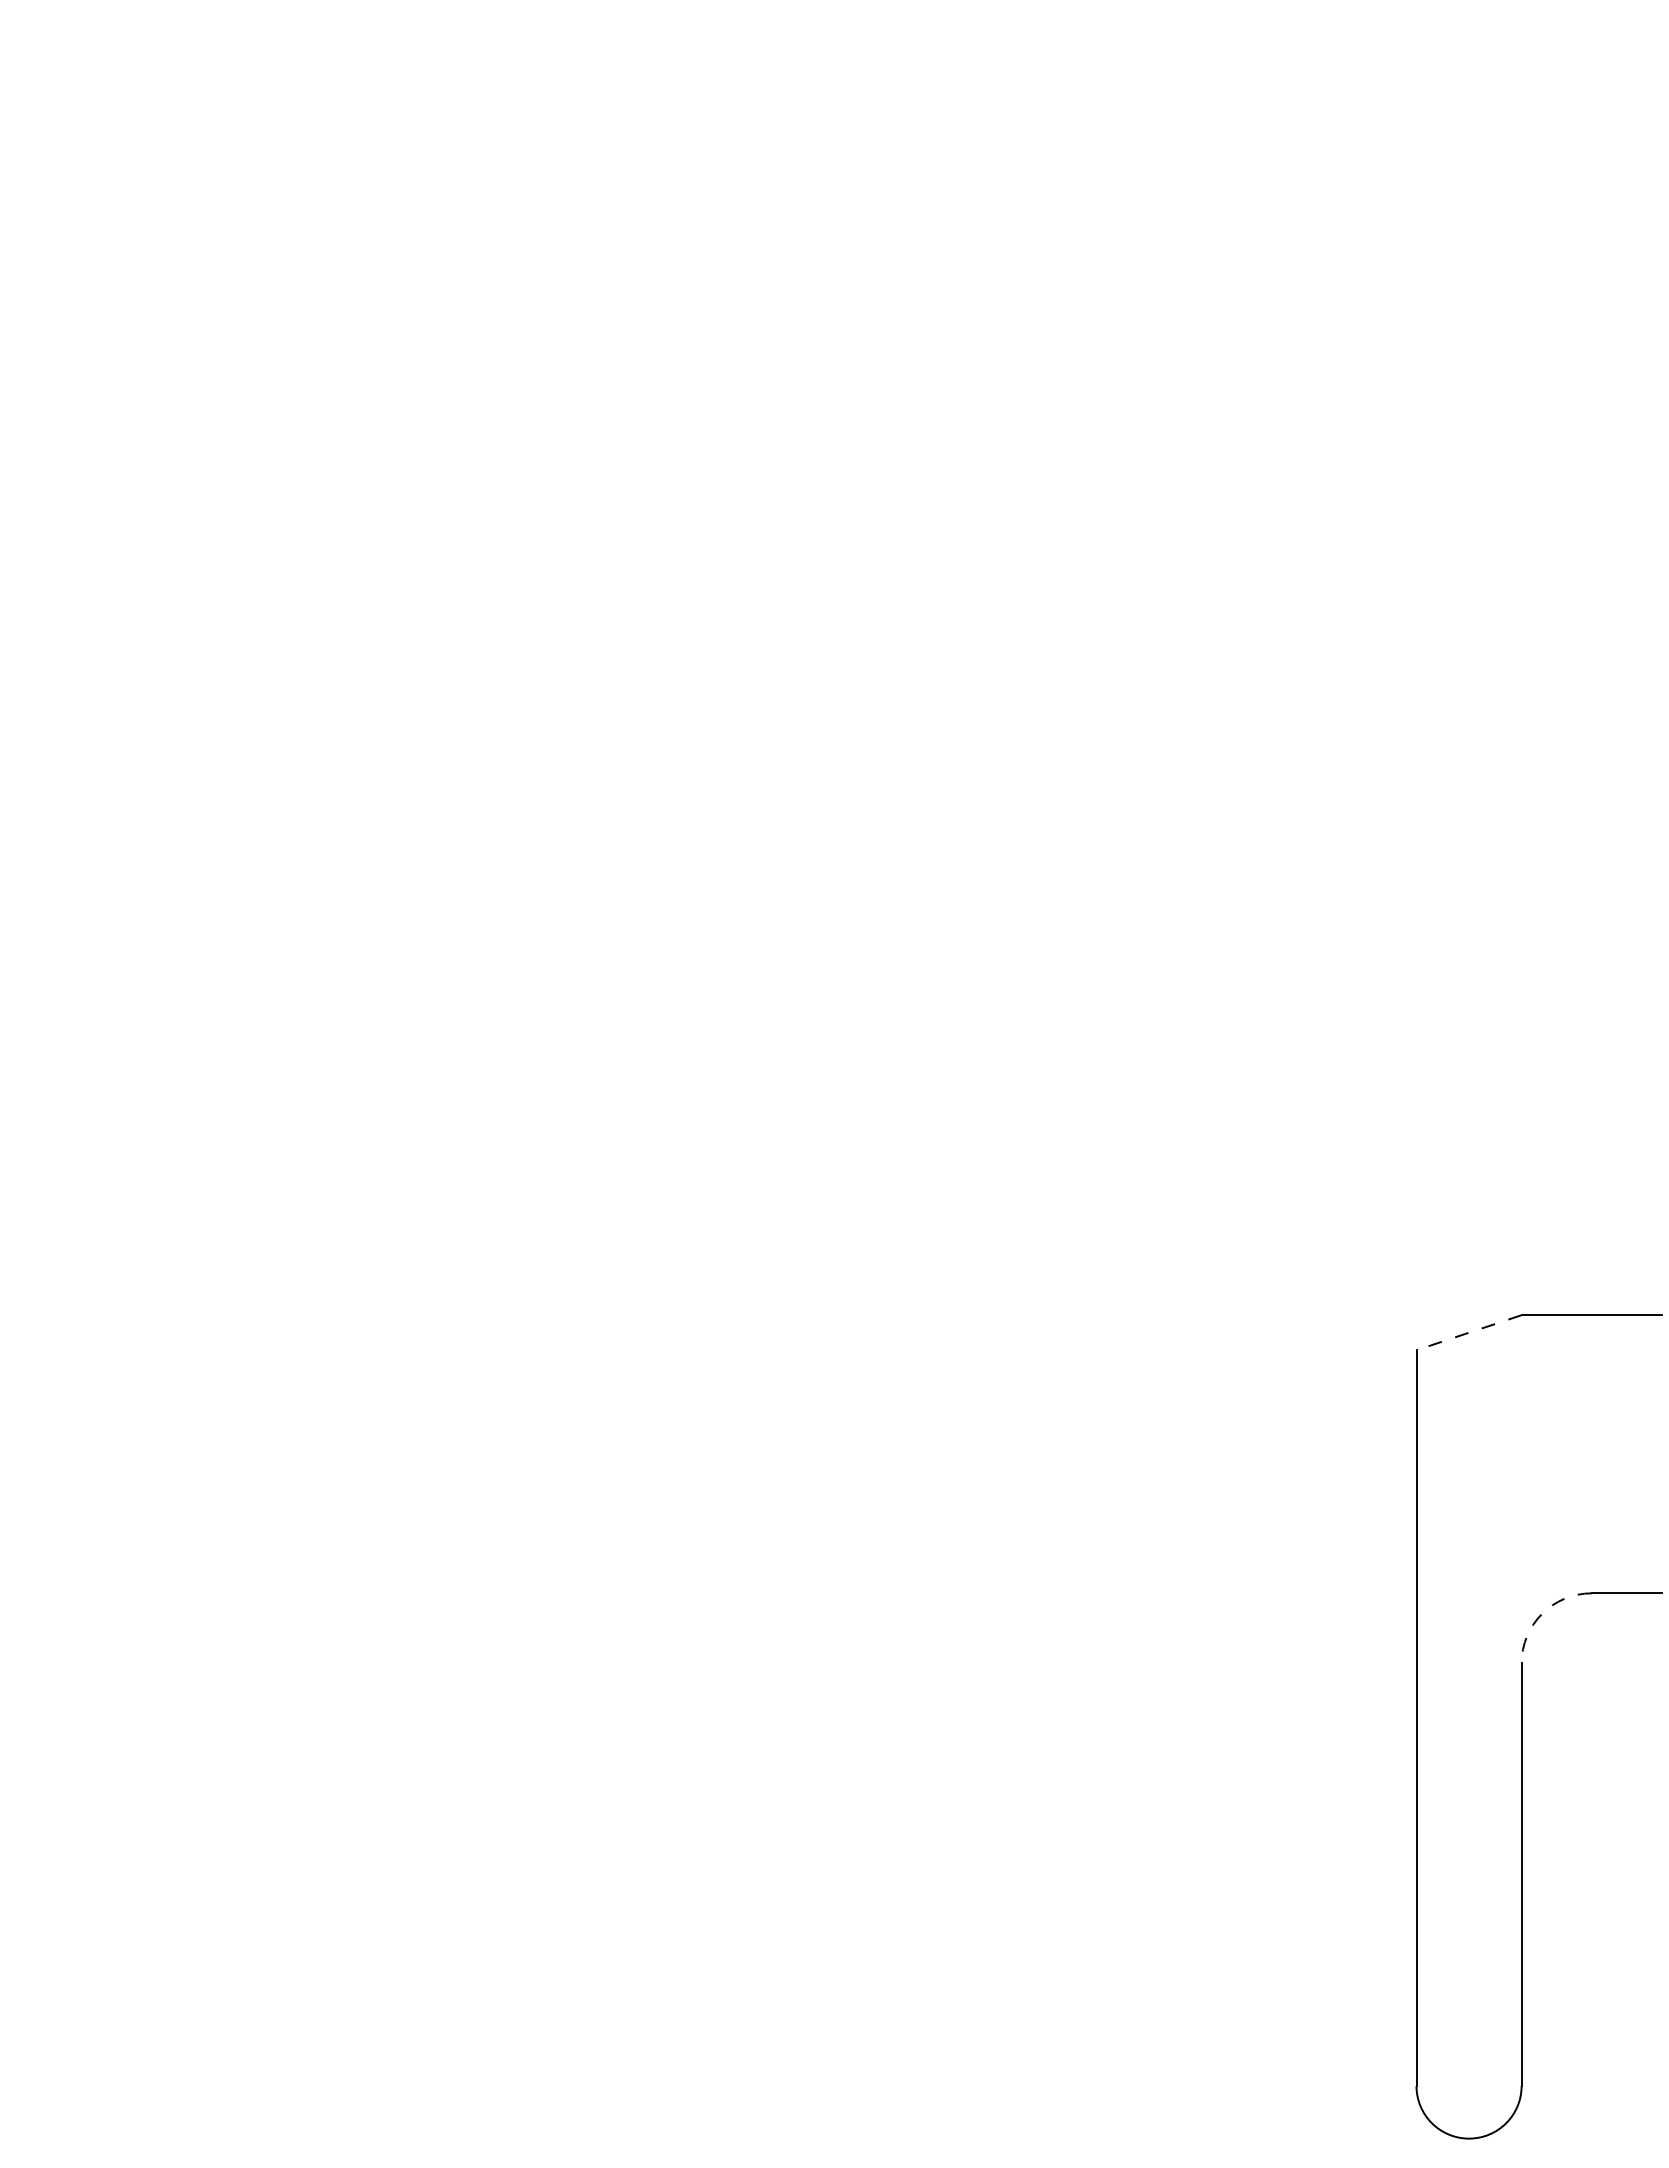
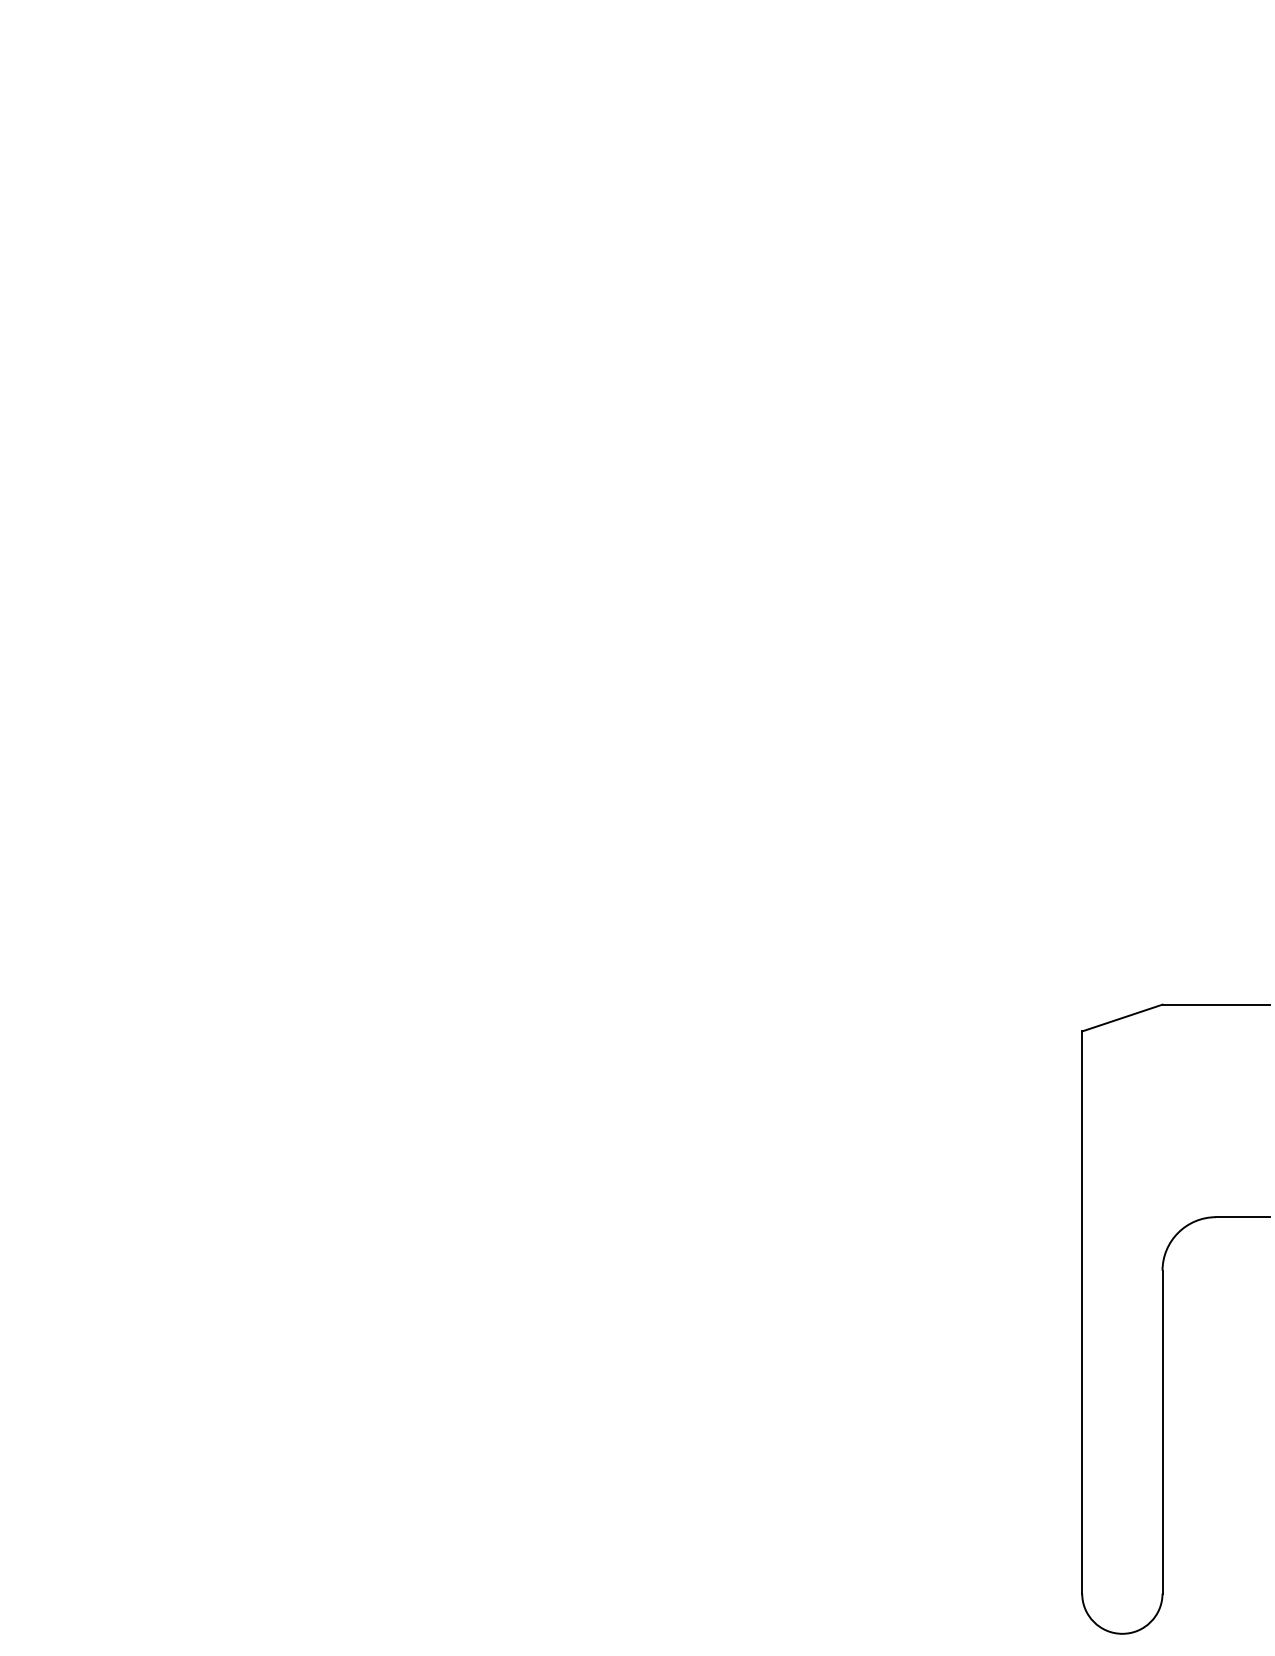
line: (1468, 1332) -> (1121, 1017), dashed -> solid
arc: (1542, 1613) -> (1178, 1232), dashed -> solid

